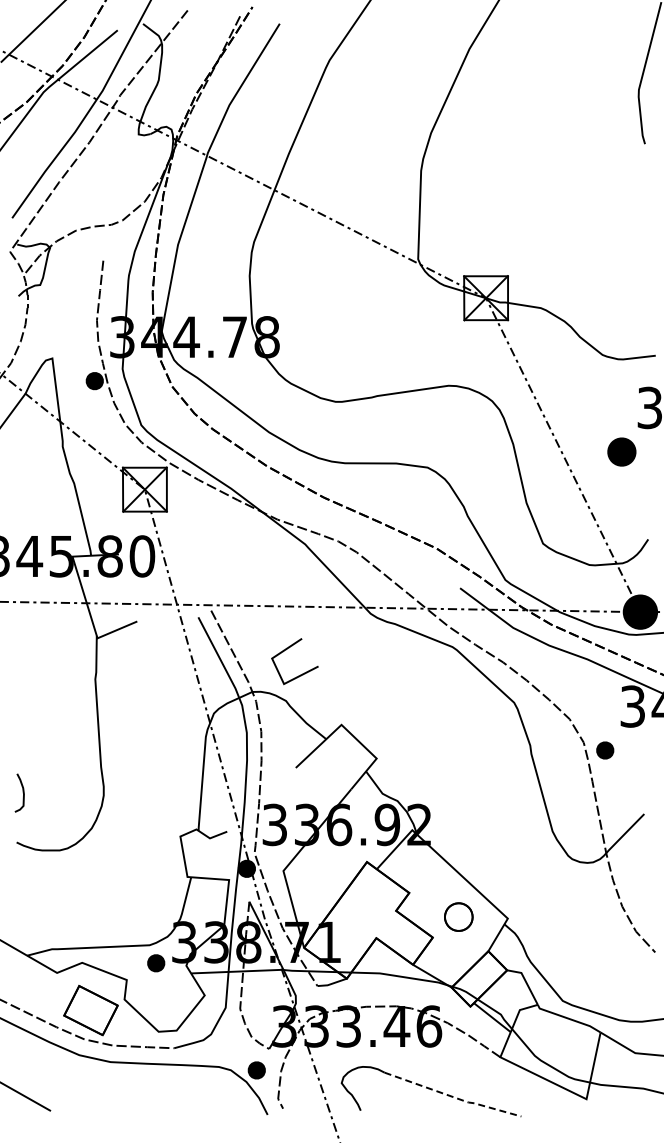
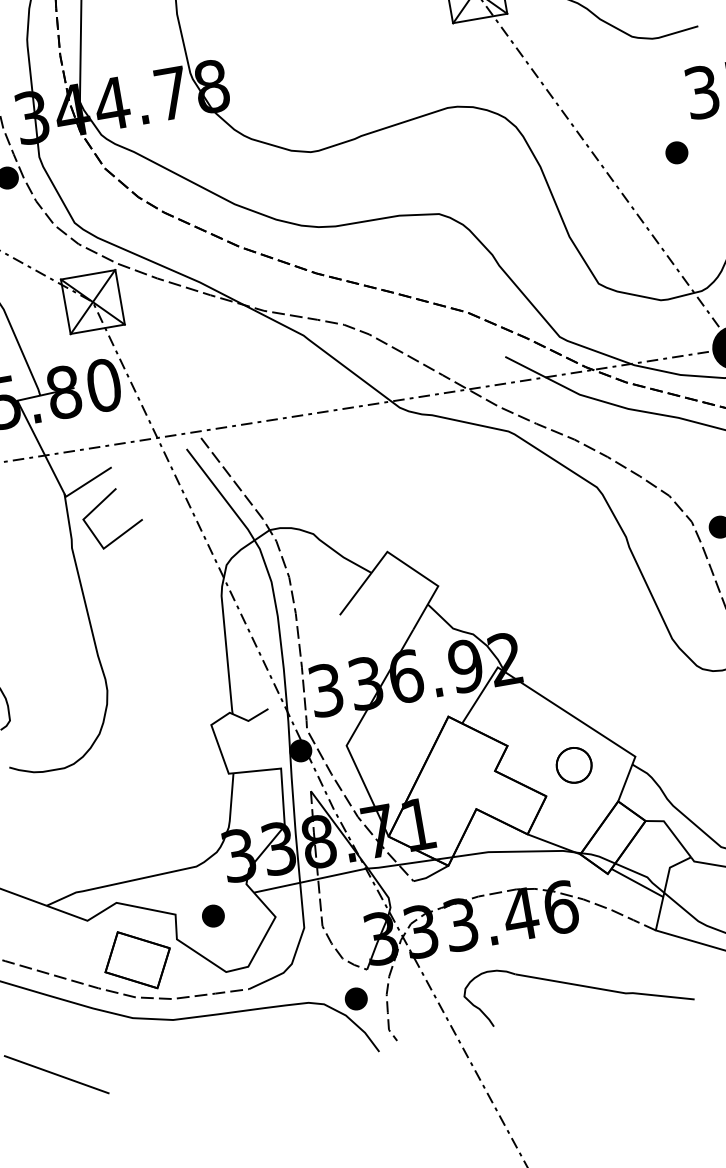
part: (621, 451) -> (676, 152), size x0.62
line: (286, 650) -> (99, 506), moved
part: (156, 963) -> (213, 916), moved
line: (454, 1097) -> (607, 990), dashed -> solid

